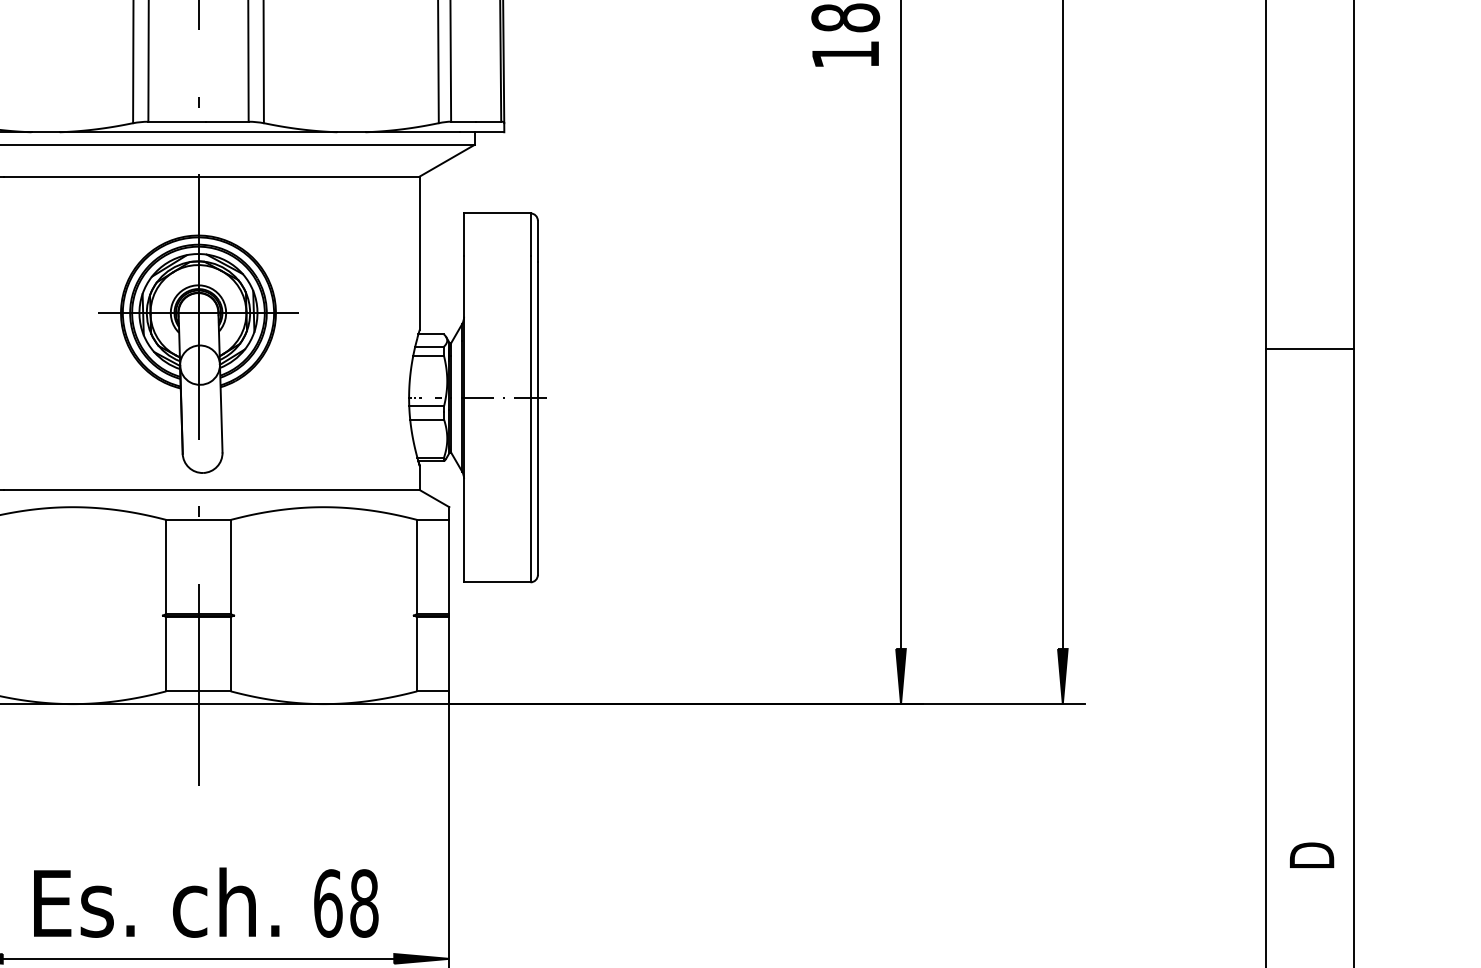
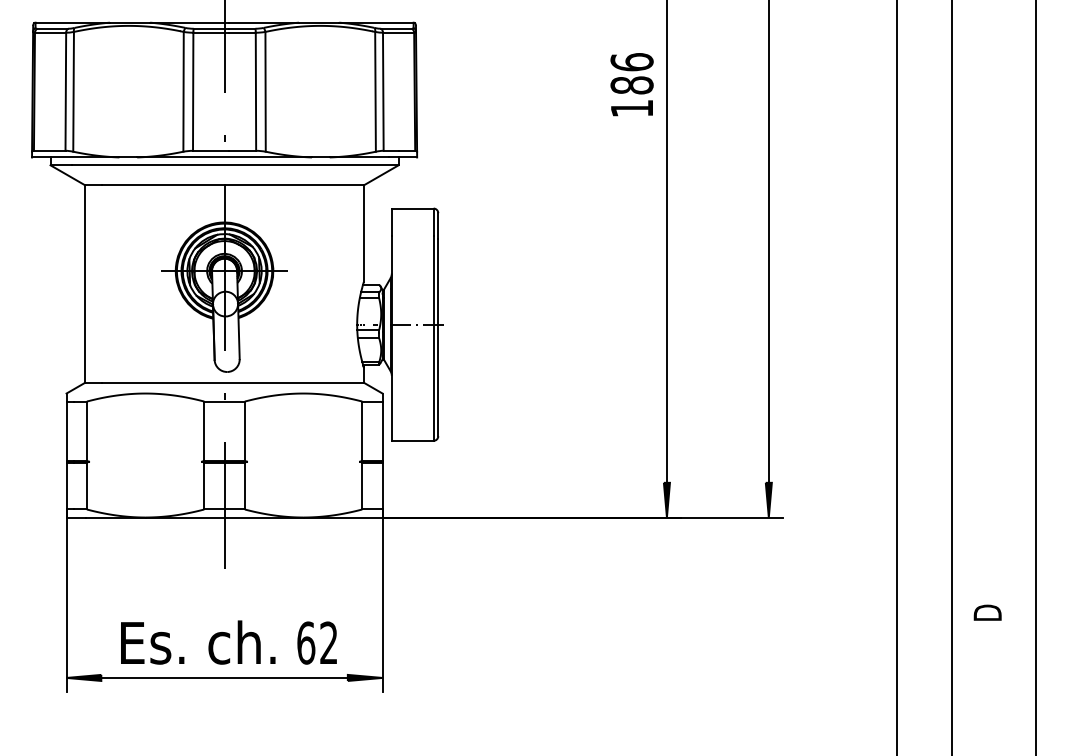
line: (1310, 348) -> (924, 293), removed
text: (1311, 854) -> (987, 612), moved
text: (363, 902) -> (328, 642), 68 -> 62

